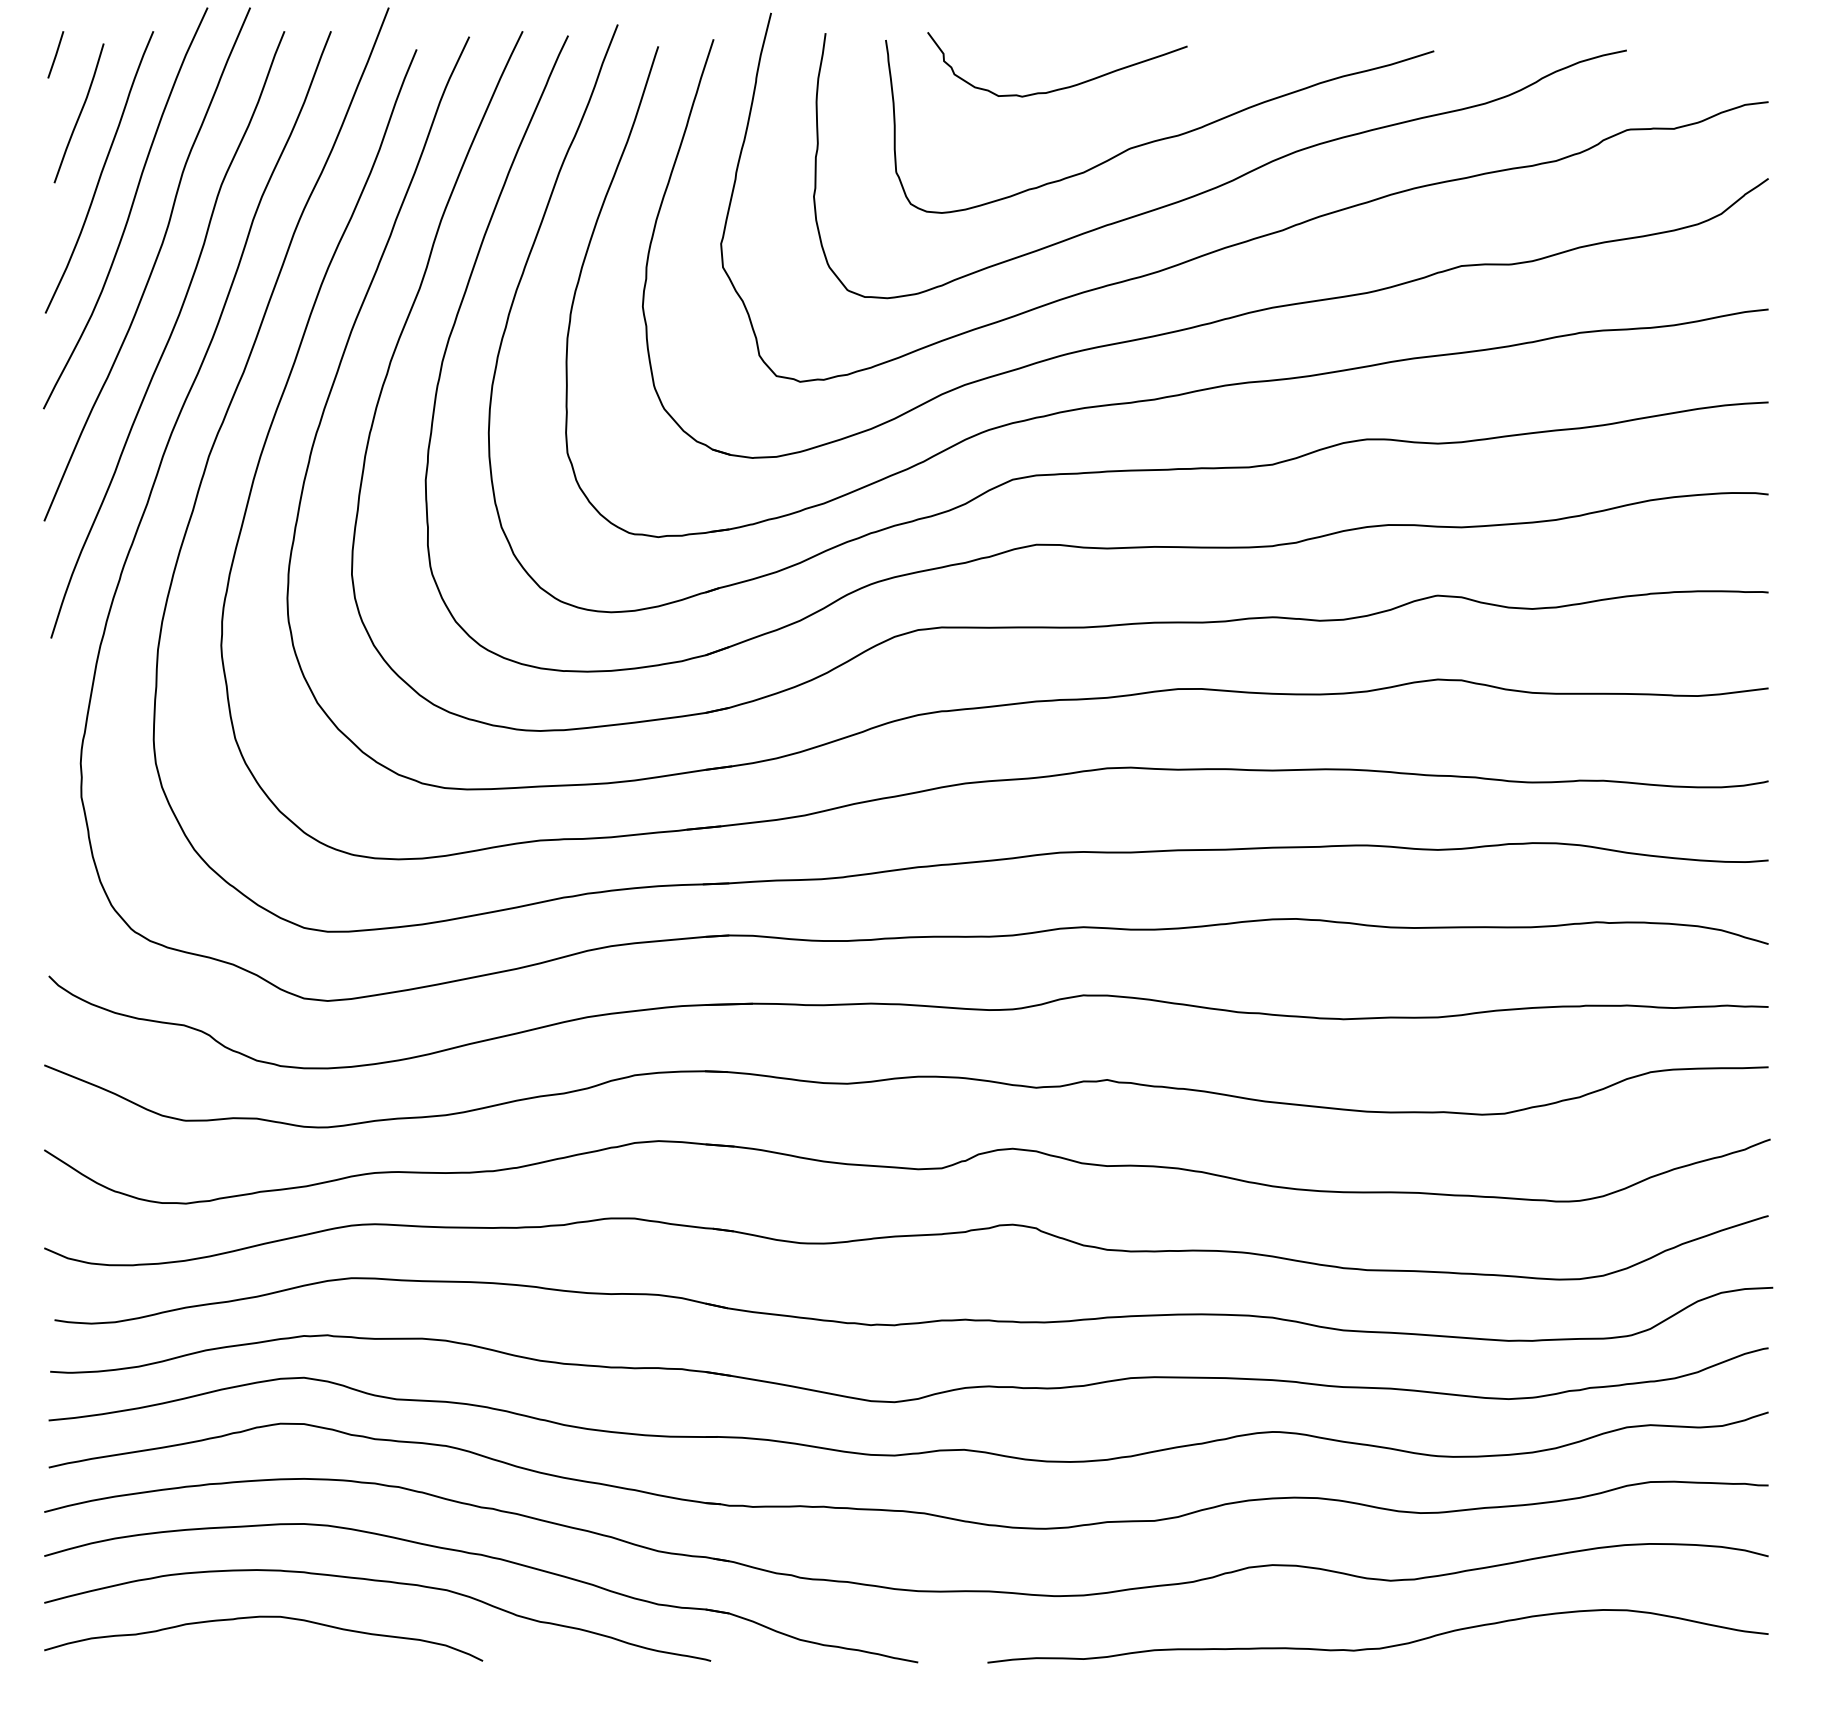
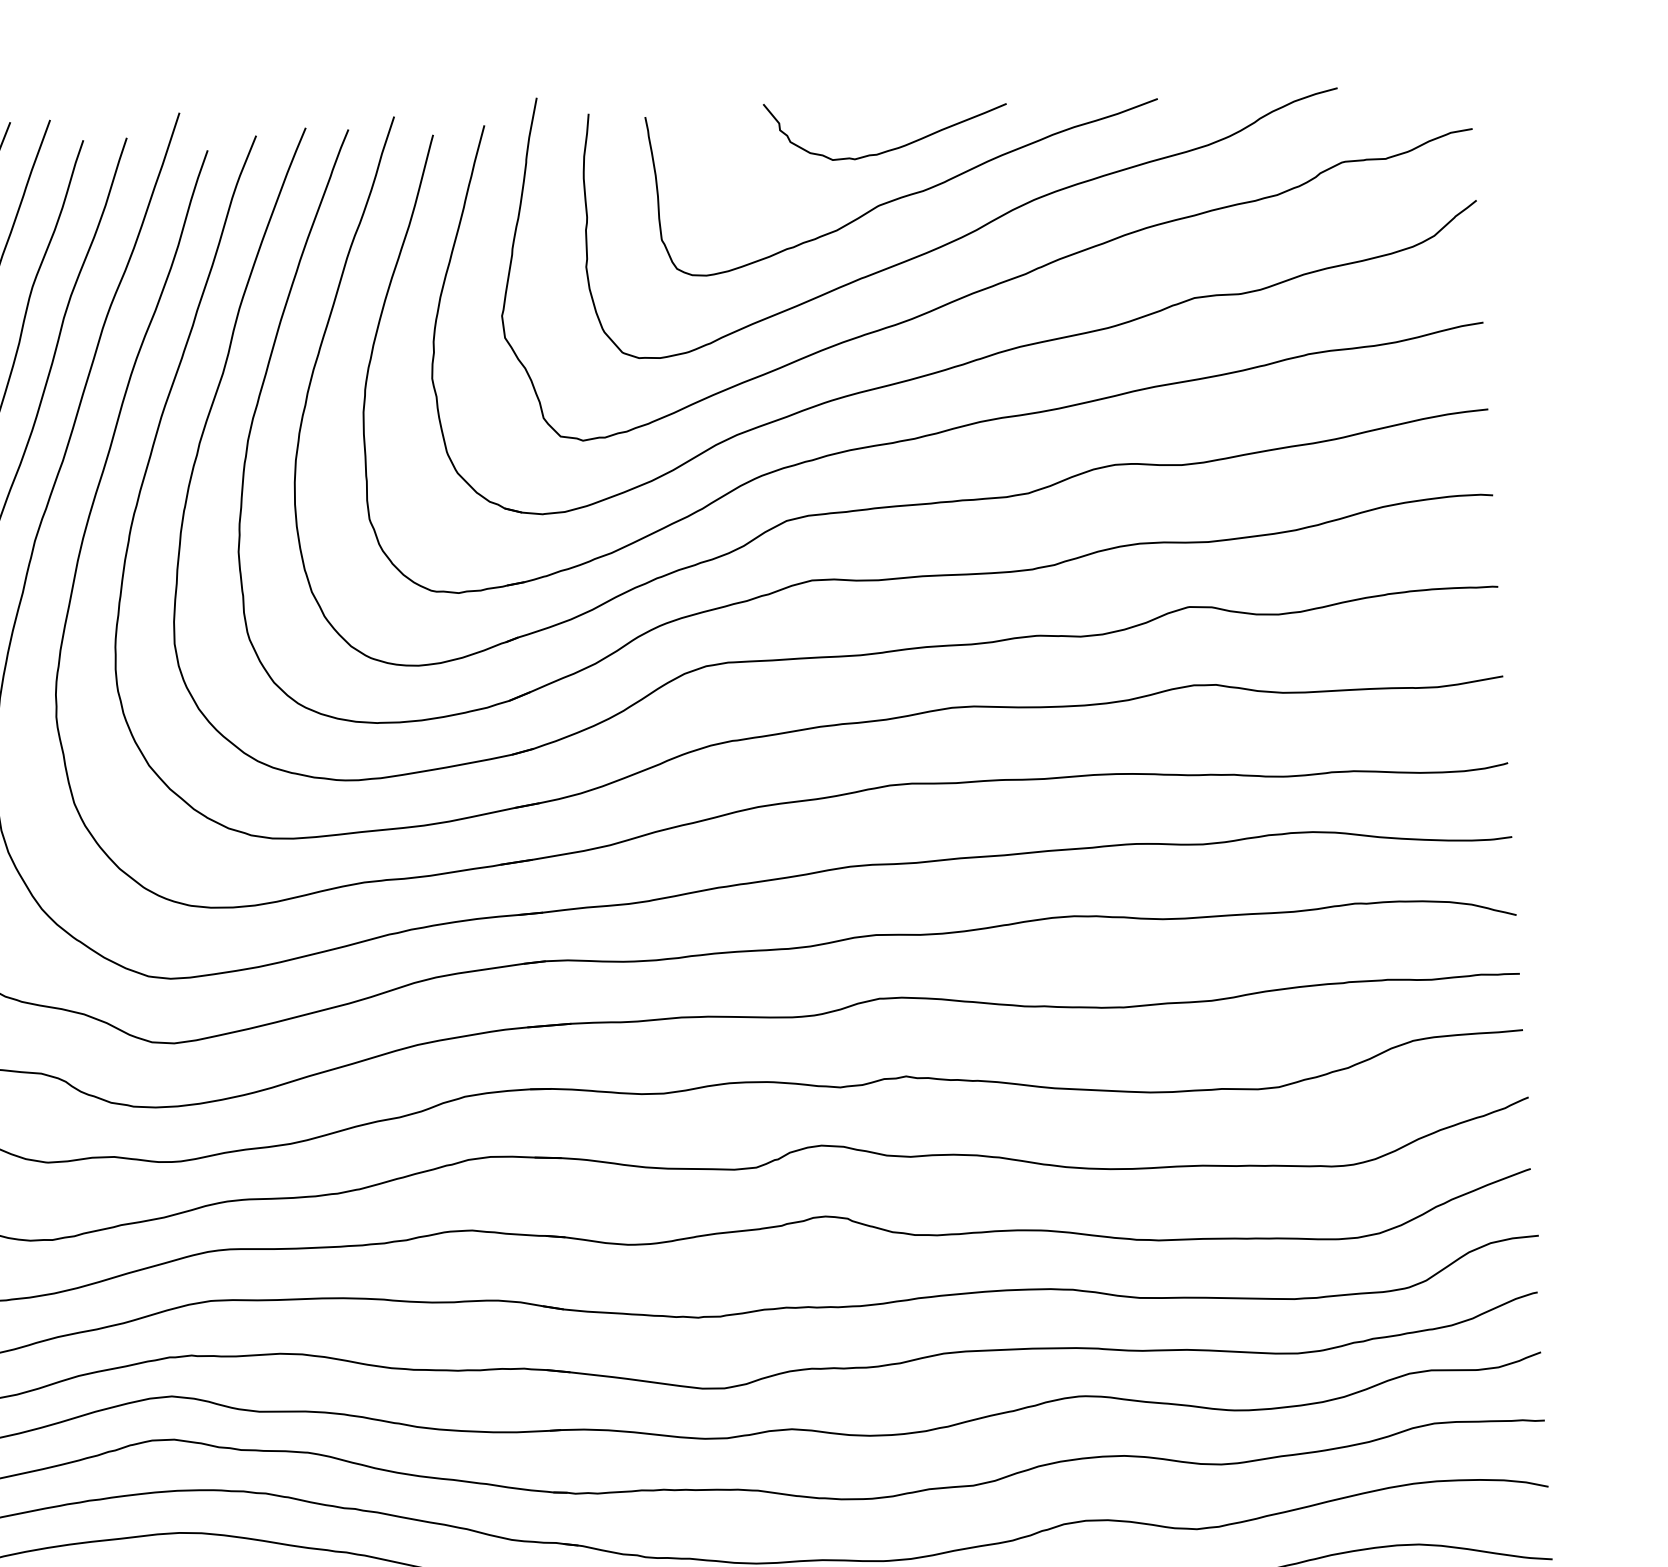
curve: (1062, 87) -> (892, 148), moved

